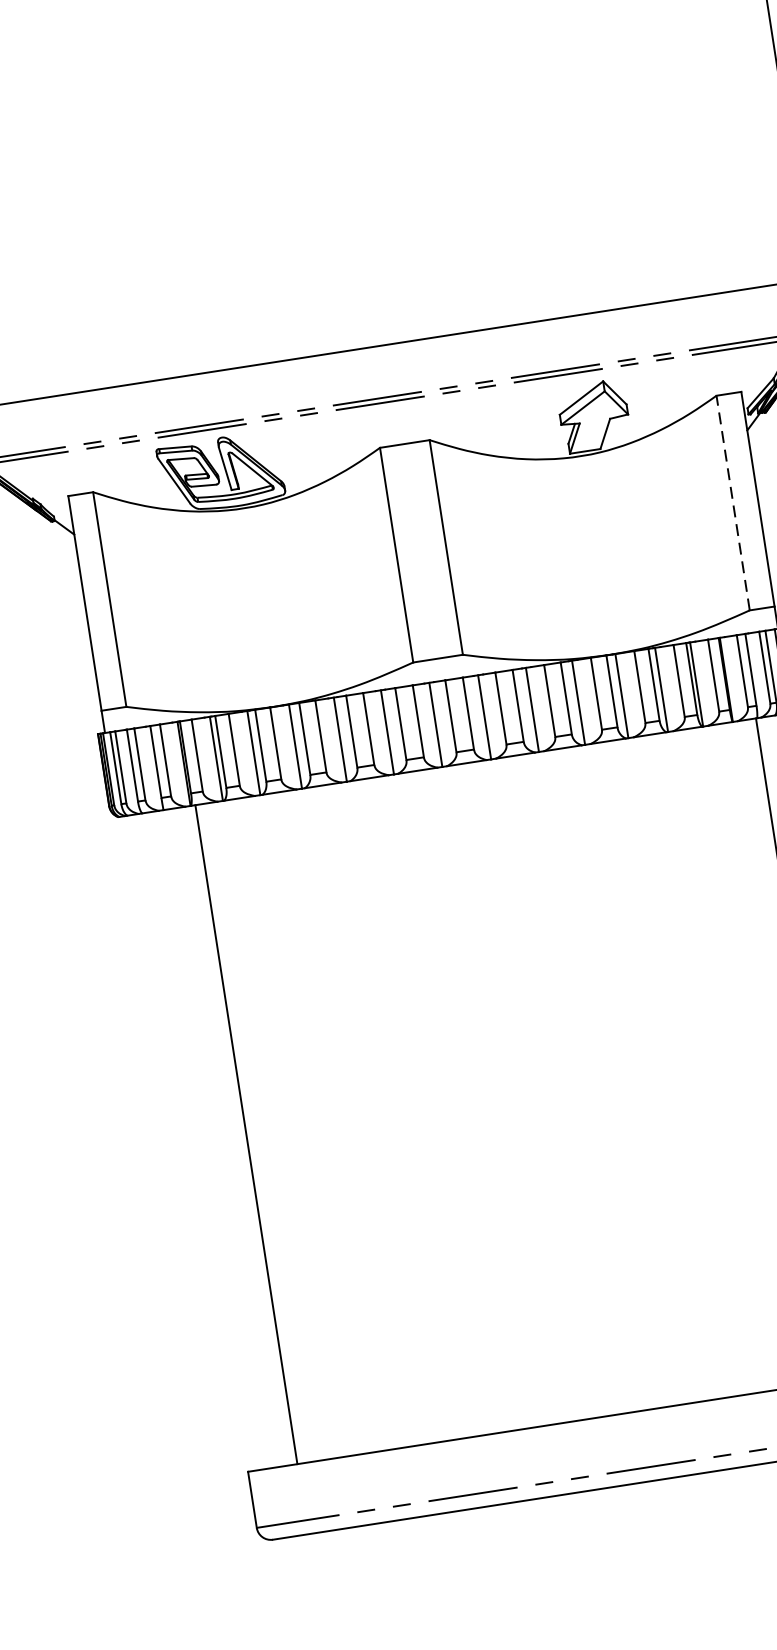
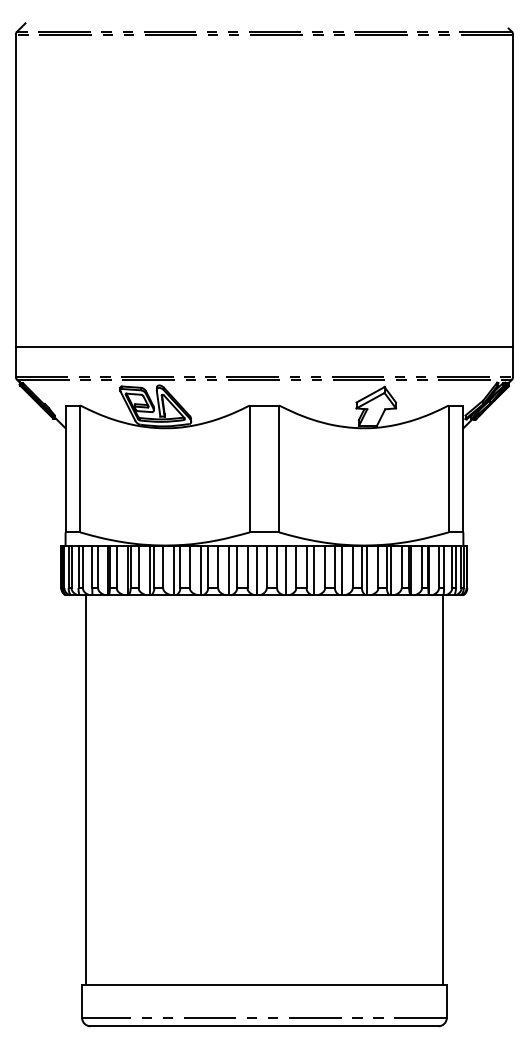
line: (732, 502) -> (448, 468), dashed -> solid
line: (246, 1133) -> (86, 789), moved

